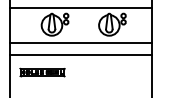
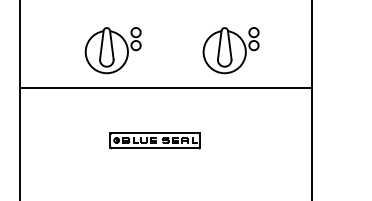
line: (80, 8) -> (165, 17), removed
line: (80, 55) -> (165, 113), removed
part: (42, 72) -> (155, 140), moved

